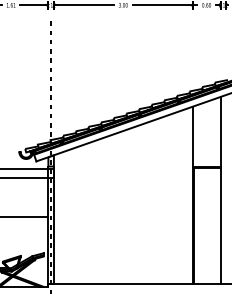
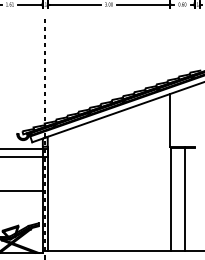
line: (220, 190) -> (194, 167), removed
line: (193, 225) -> (185, 198), moved

